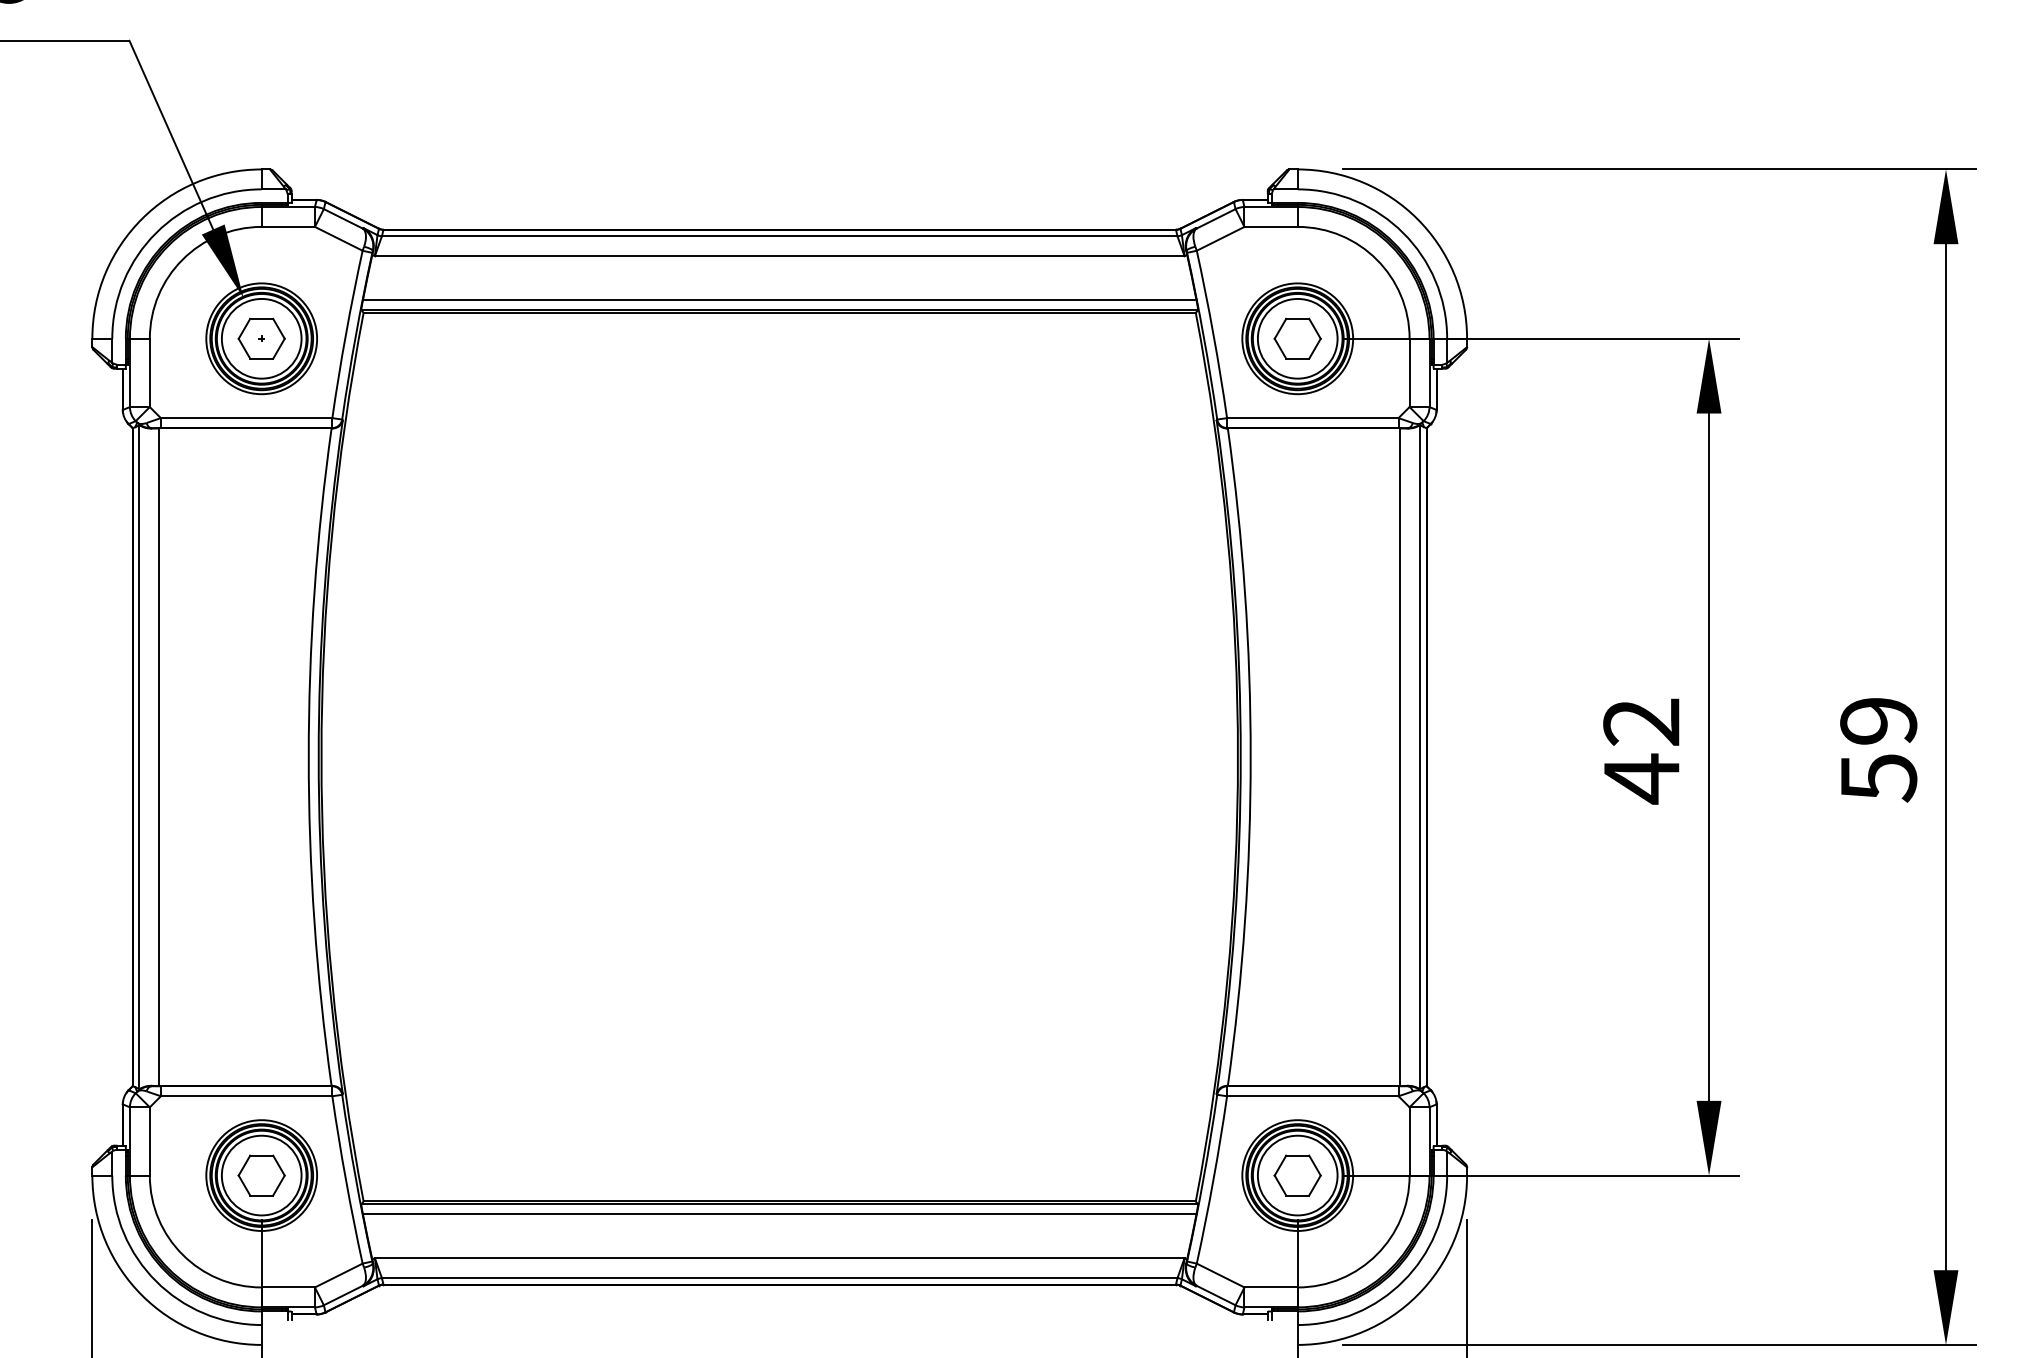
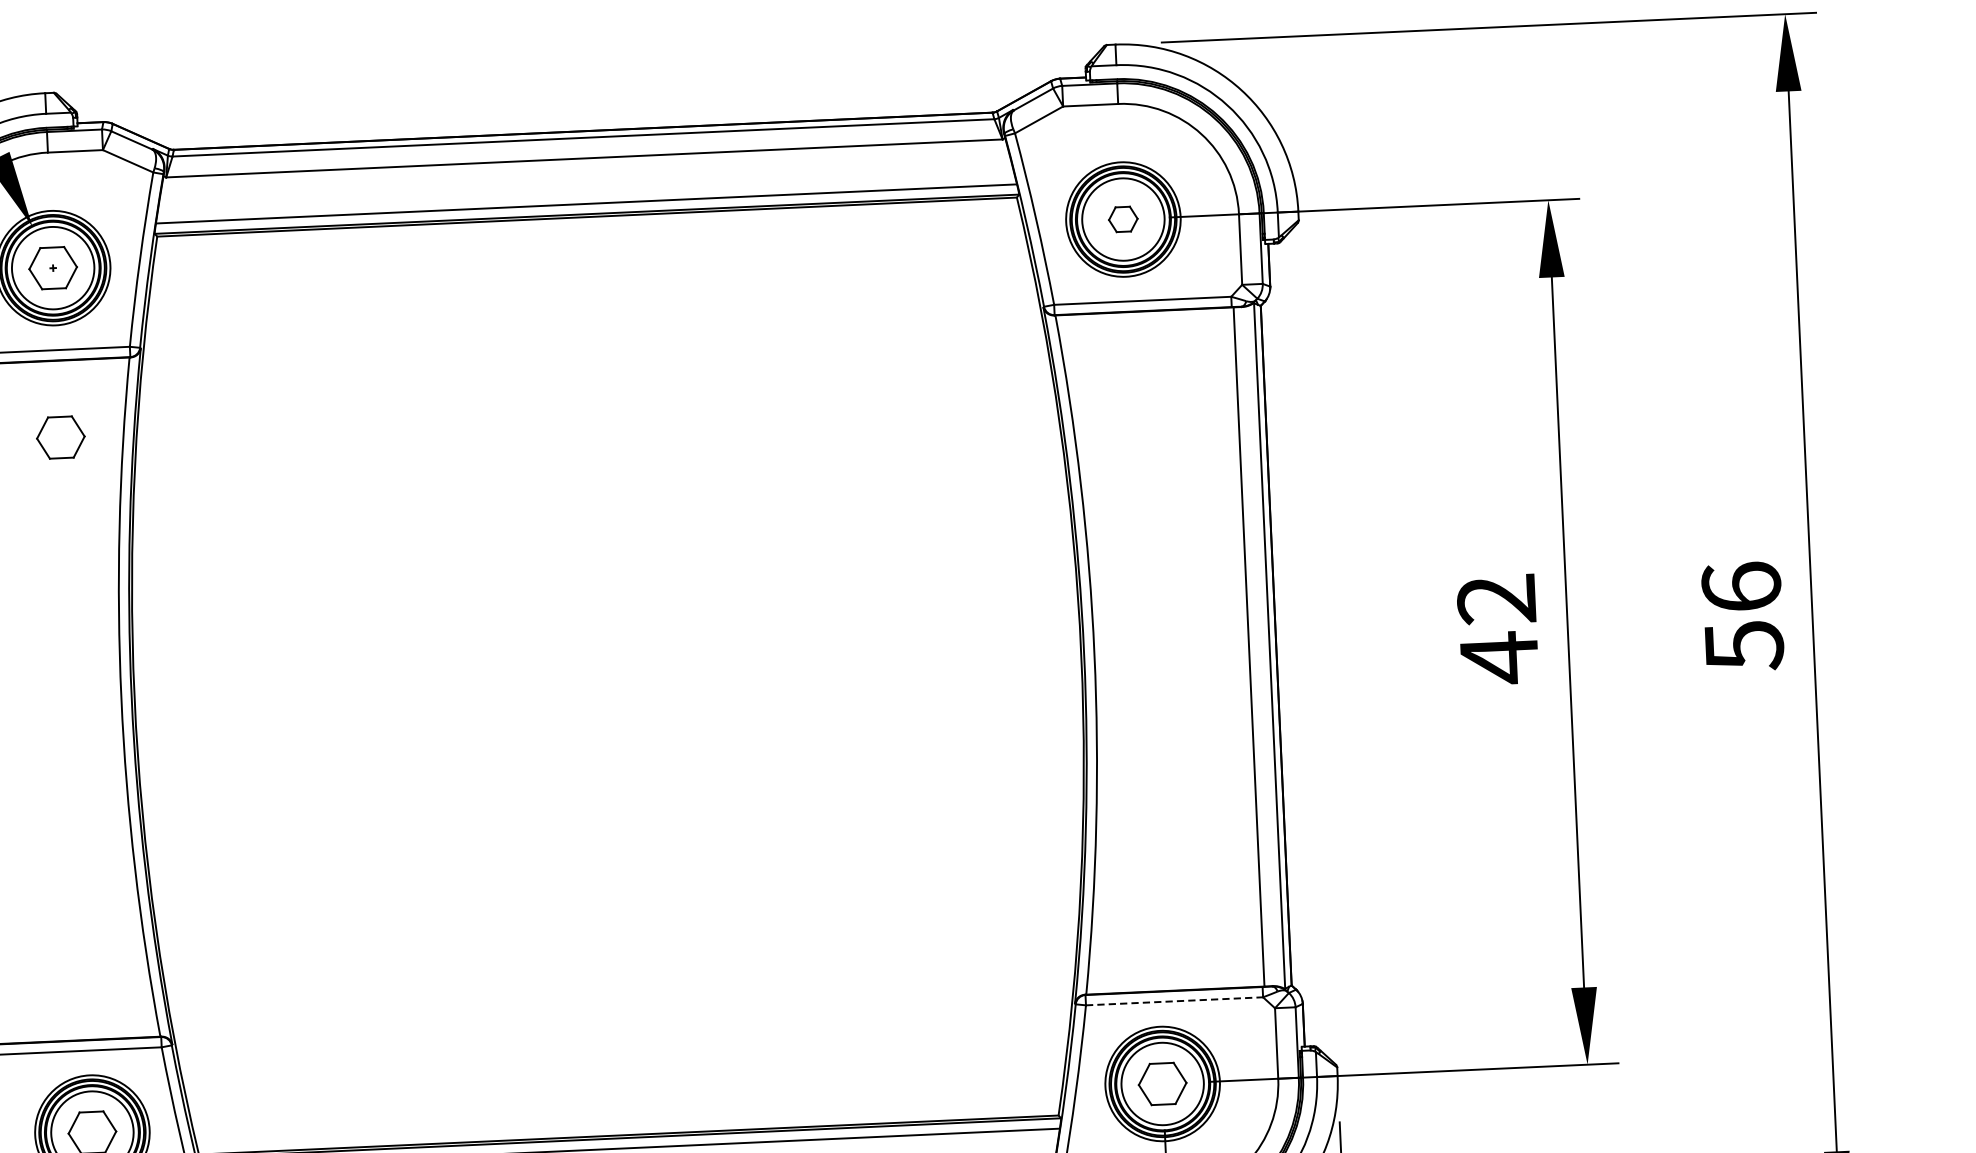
part: (1297, 338) -> (1123, 219), size x0.6
part: (261, 502) -> (60, 437), added
text: (1878, 720) -> (1741, 586), 59 -> 56
line: (1312, 1096) -> (1174, 1001), solid -> dashed

